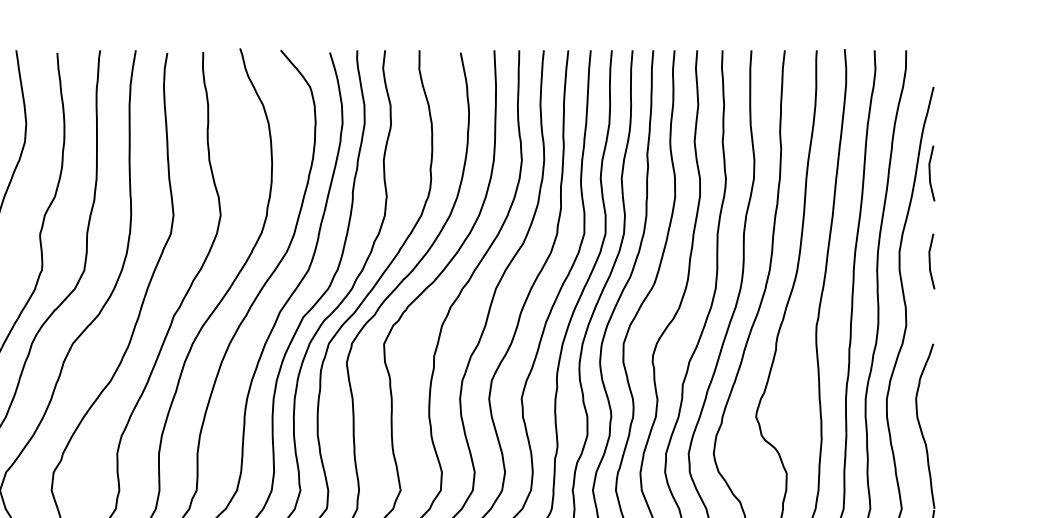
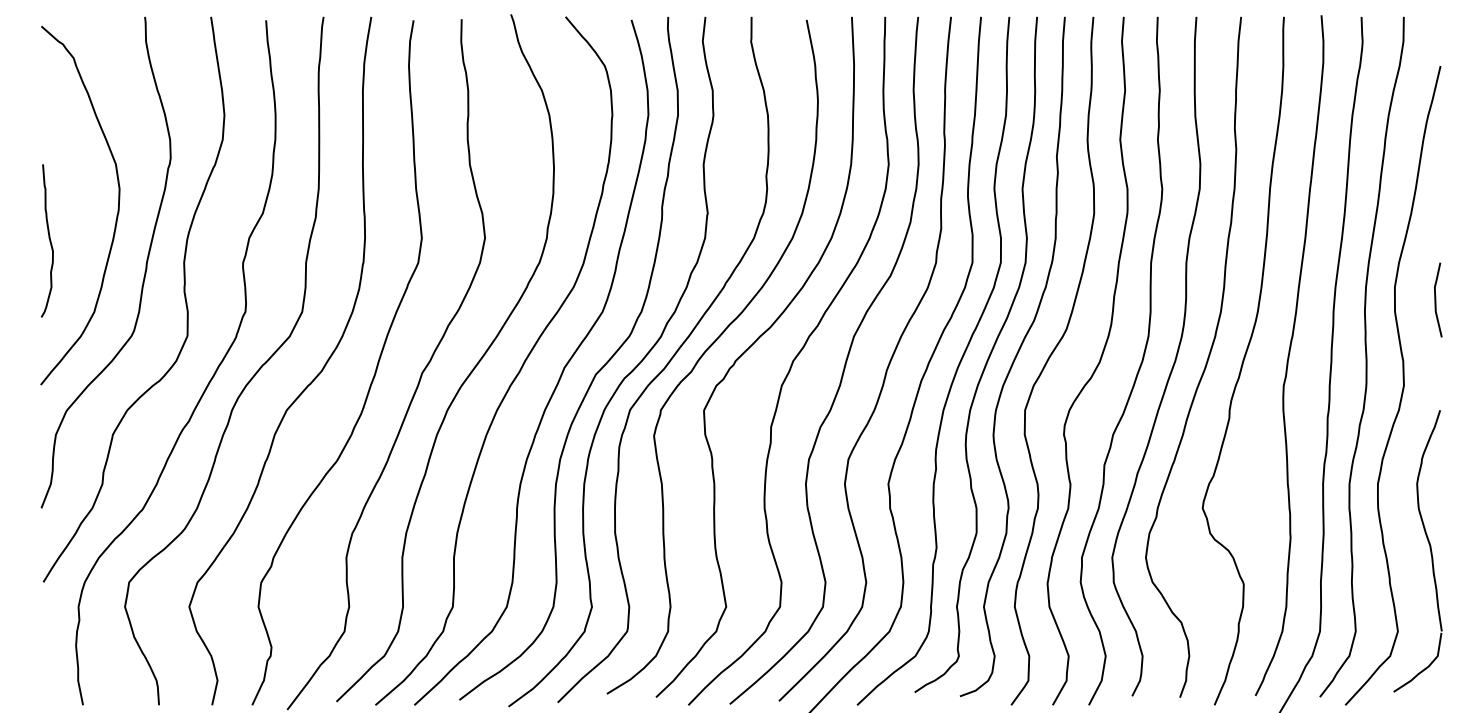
line: (930, 173) -> (1436, 181), removed

